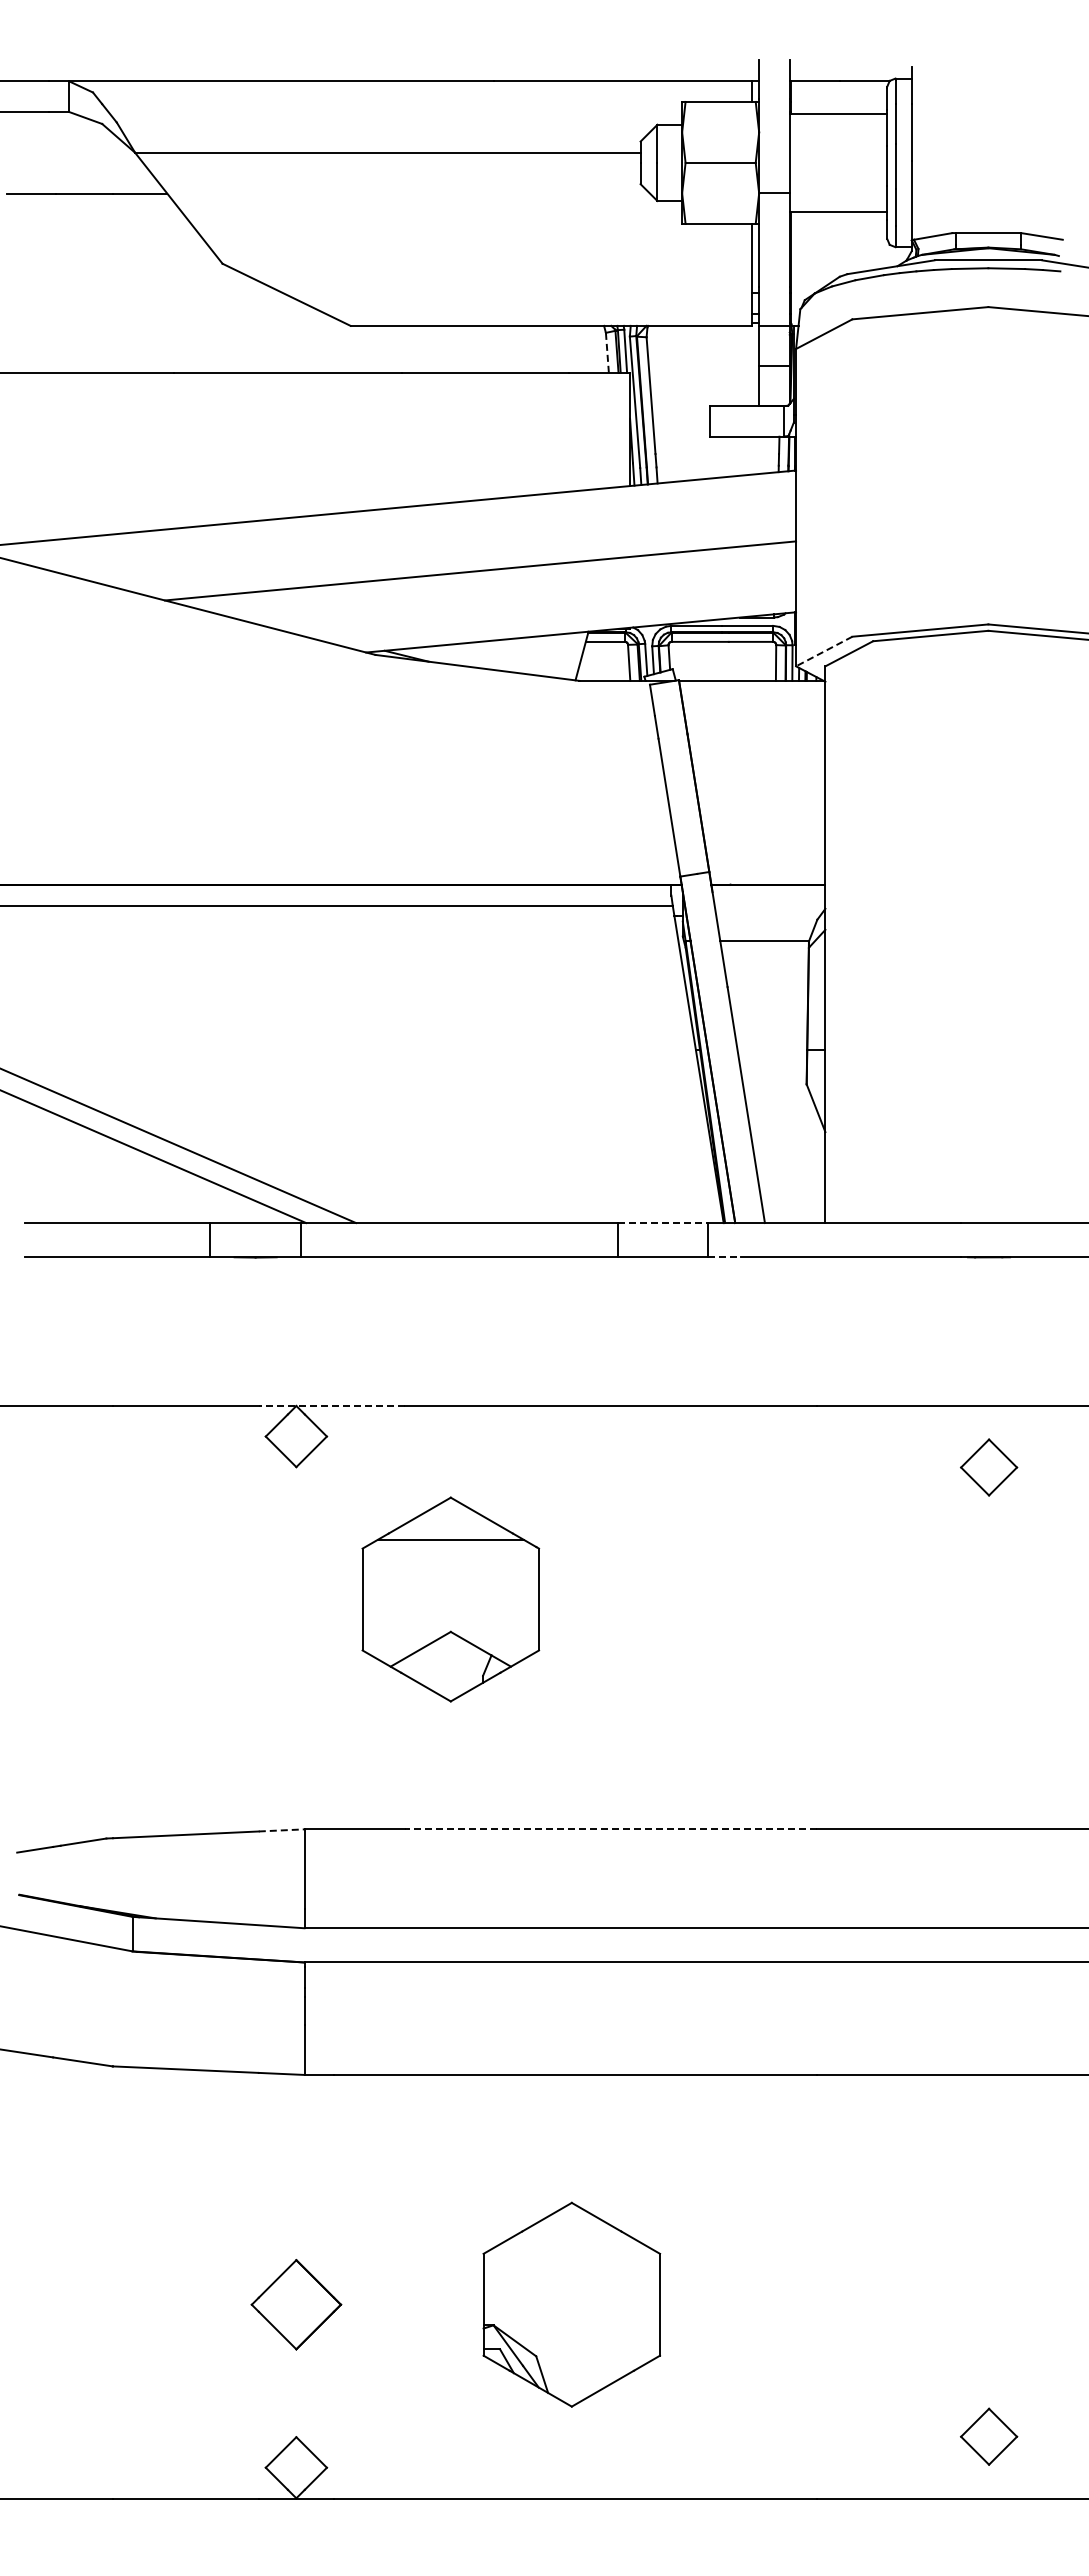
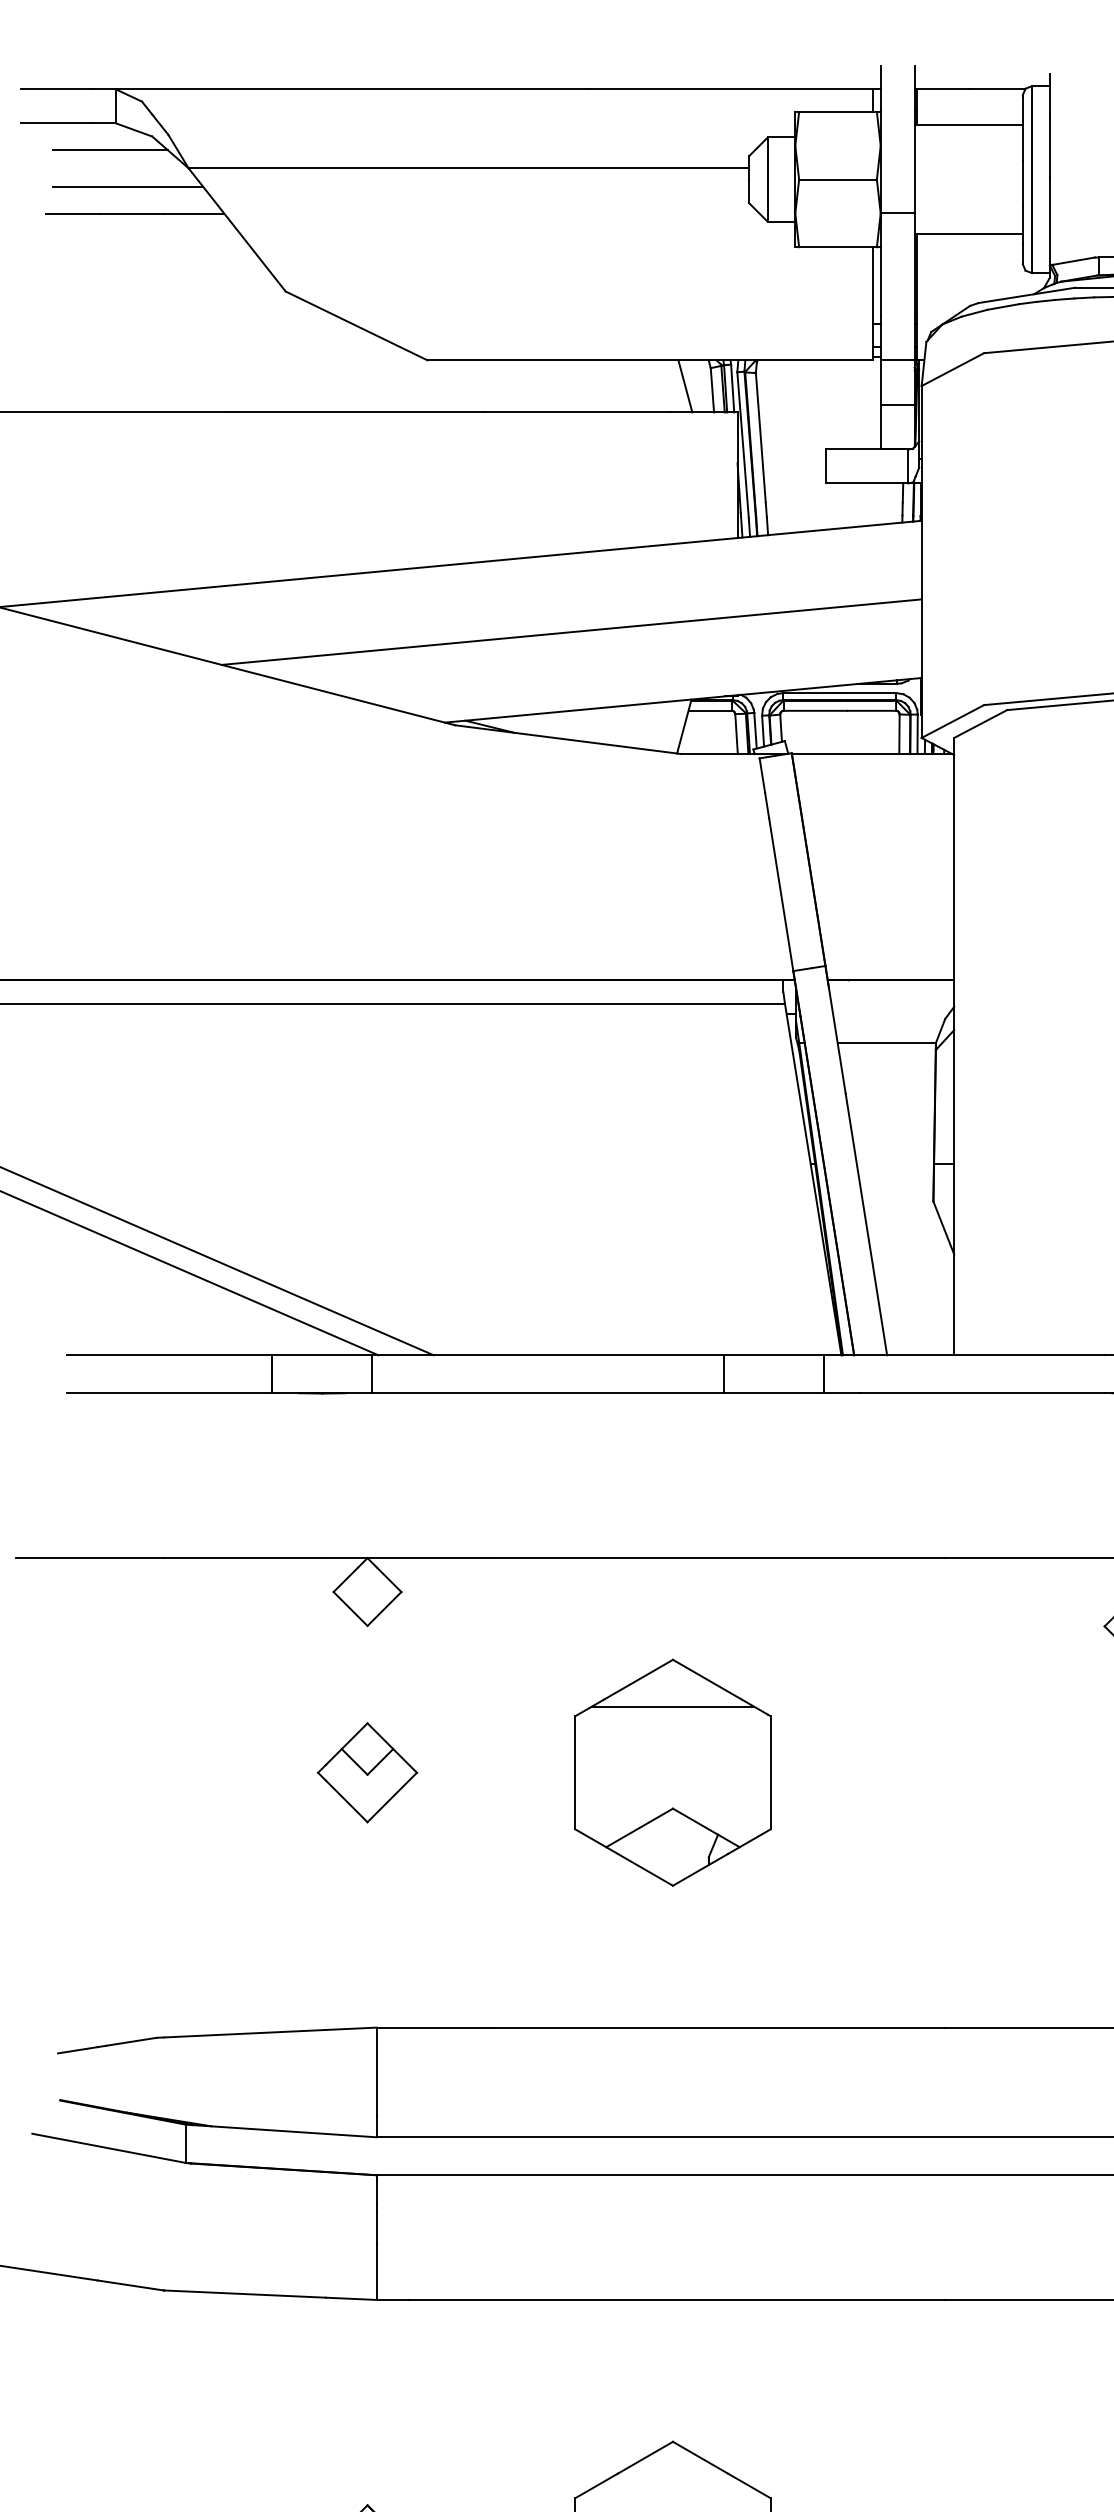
line: (64, 136) -> (110, 150), added
line: (79, 169) -> (127, 186), added
line: (582, 348) -> (684, 385), added
line: (607, 352) -> (712, 389), dashed -> solid
line: (824, 651) -> (953, 721), dashed -> solid
line: (663, 1223) -> (774, 1355), dashed -> solid
line: (724, 1257) -> (842, 1393), dashed -> solid
line: (331, 1405) -> (406, 1557), dashed -> solid
part: (296, 1599) -> (367, 1772), added
part: (450, 1599) -> (672, 1772), moved
line: (611, 1829) -> (716, 2027), dashed -> solid
line: (281, 1830) -> (351, 2028), dashed -> solid

